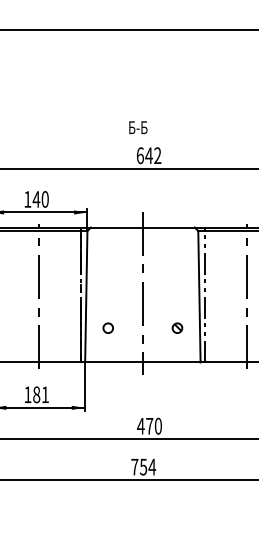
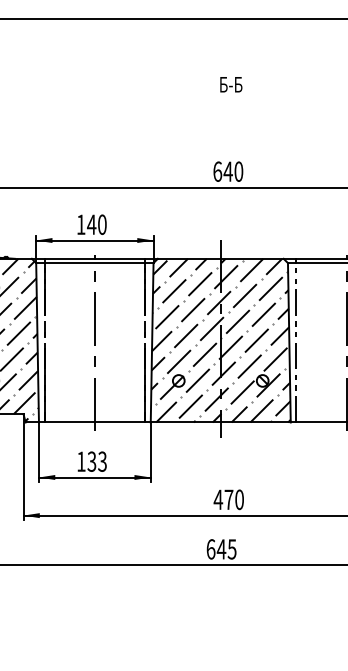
text: (138, 127) -> (231, 84), moved
text: (157, 155) -> (238, 171), 642 -> 640
hatch: (142, 294) -> (220, 340), added
text: (40, 394) -> (96, 461), 181 -> 133
text: (143, 467) -> (221, 549), 754 -> 645

